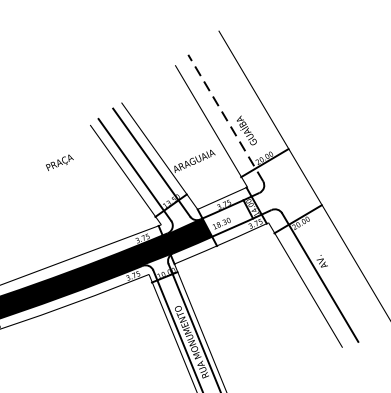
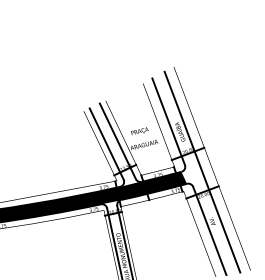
line: (225, 117) -> (168, 121), dashed -> solid
text: (59, 163) -> (139, 131), moved
line: (292, 186) -> (202, 171), added
fill: (237, 213) -> (165, 182), added

